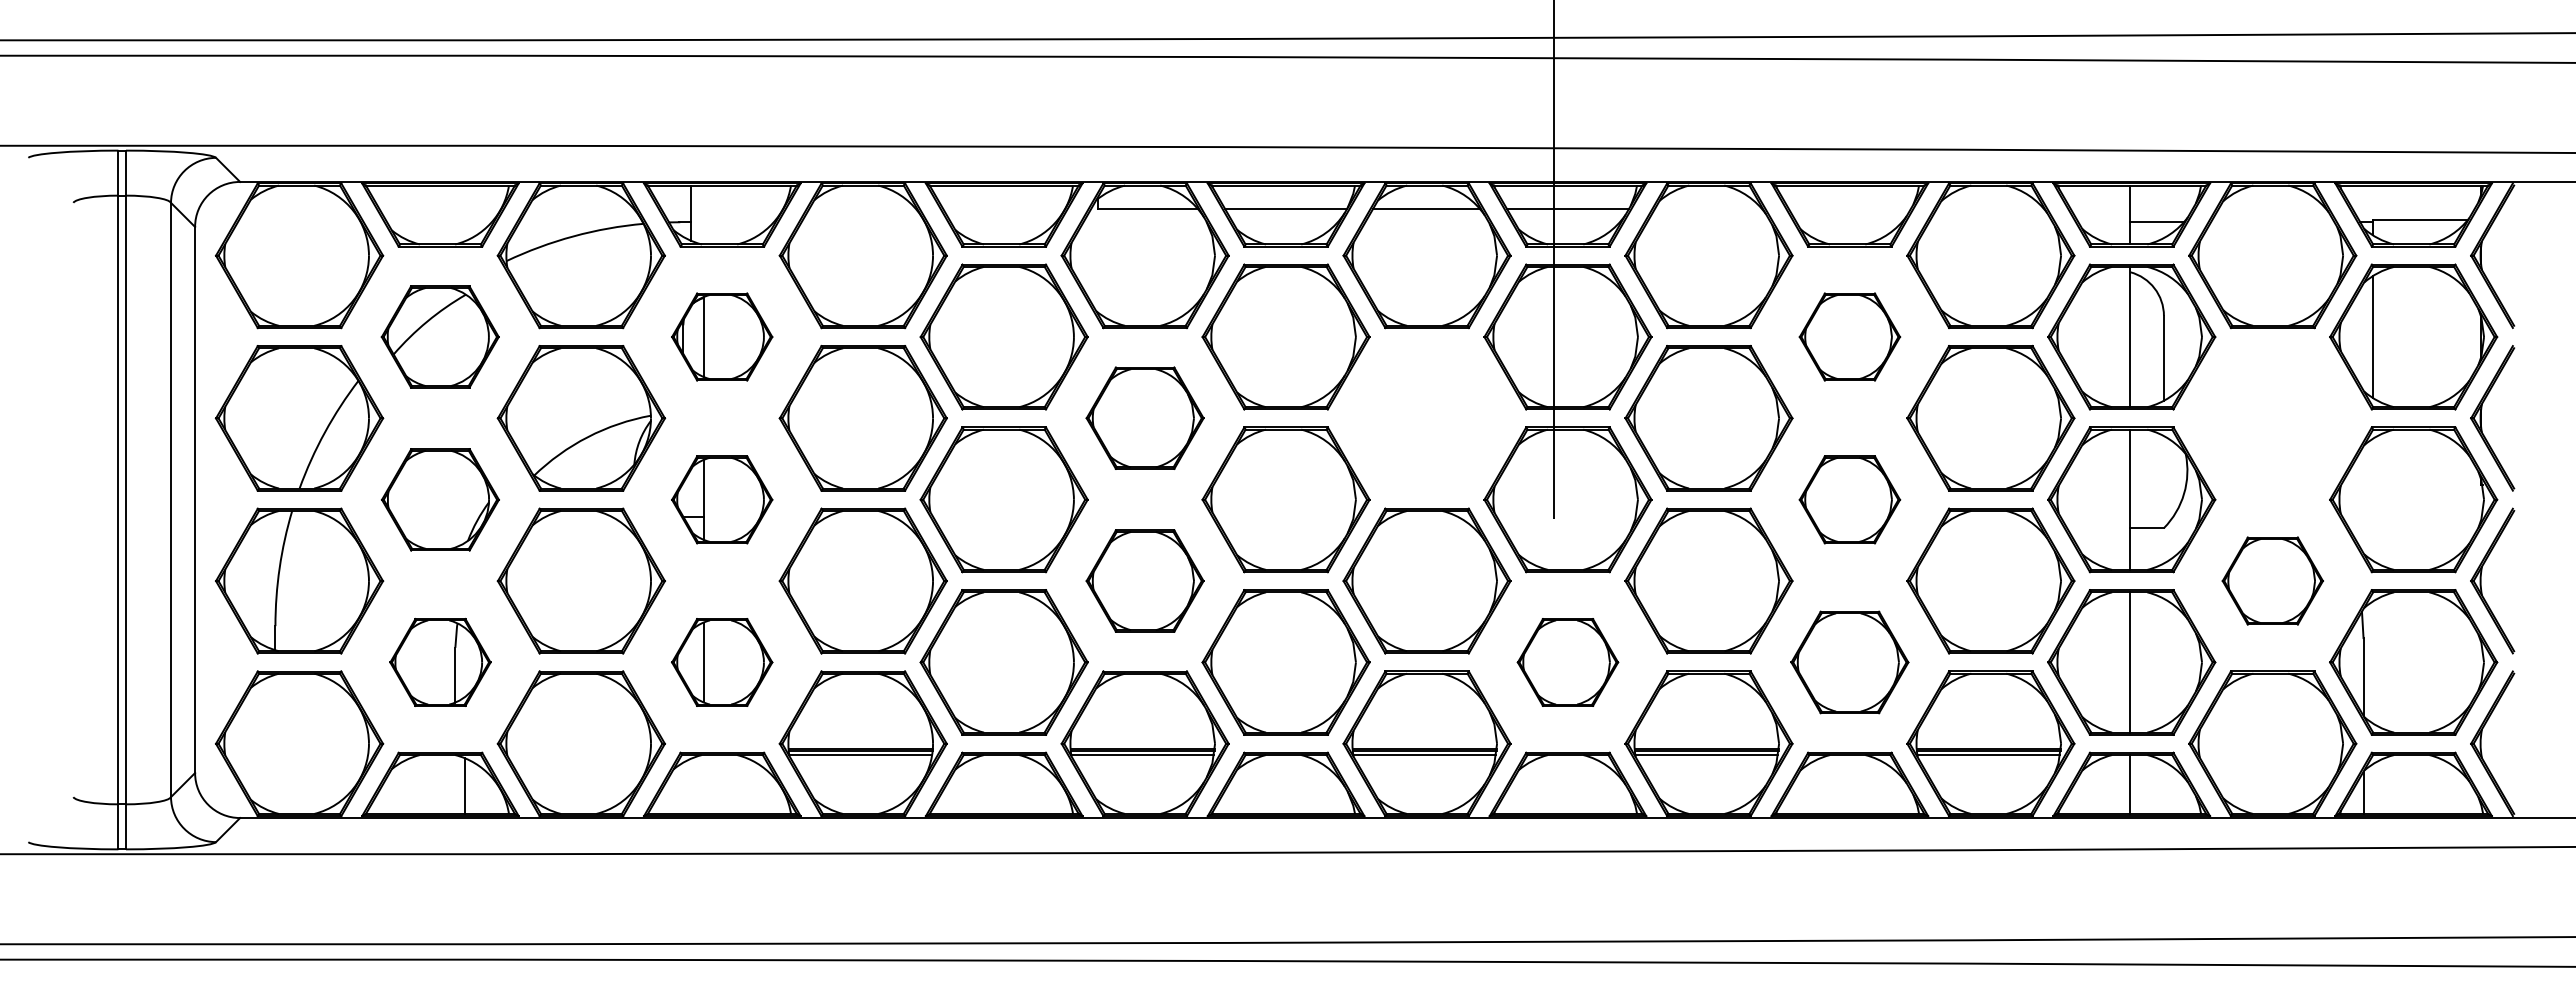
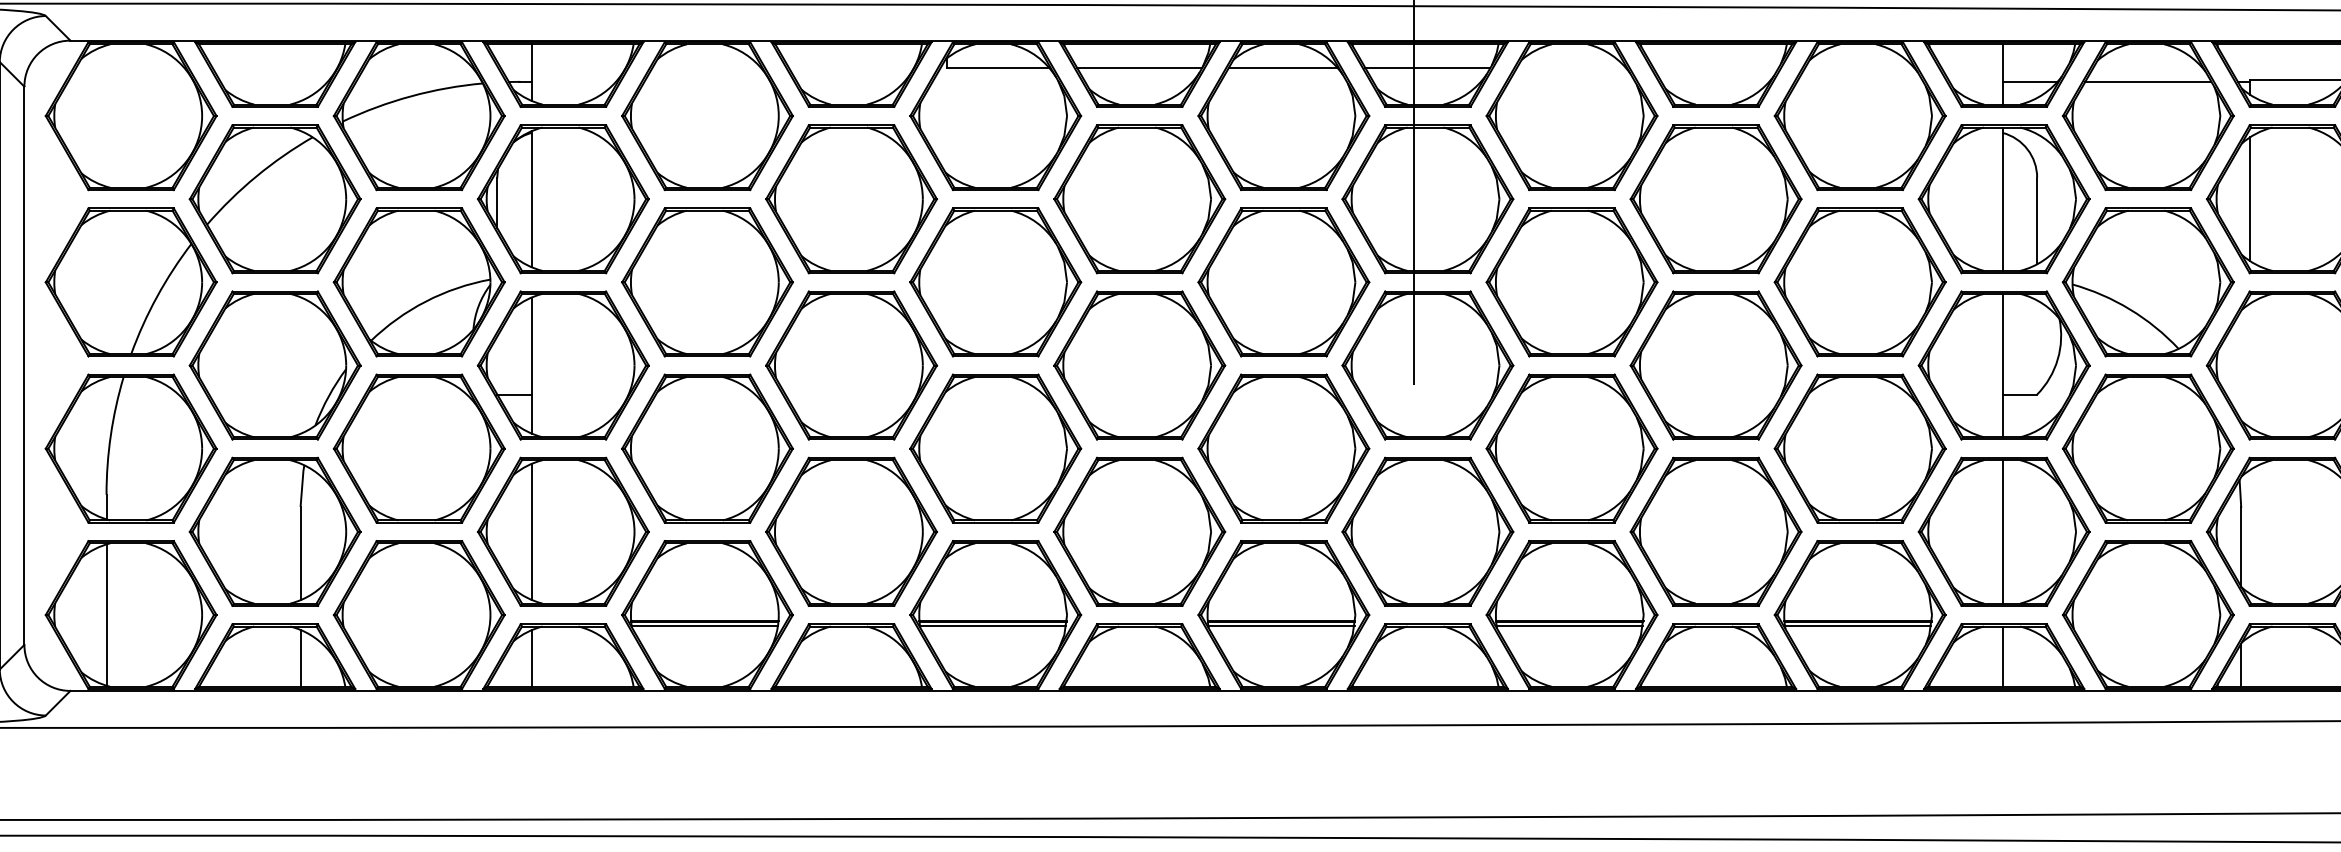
line: (2272, 222) -> (2148, 82), added
part: (439, 336) -> (274, 198), size x1.43
part: (721, 336) -> (562, 198), size x1.67
part: (1849, 336) -> (1715, 198), size x1.67
part: (1144, 417) -> (994, 281), size x1.43
part: (2272, 417) -> (2148, 281), added
part: (1426, 418) -> (1283, 282), added
part: (440, 499) -> (275, 365), size x1.43
part: (721, 499) -> (562, 365), size x1.67
part: (1849, 499) -> (1715, 365), size x1.67
part: (1144, 580) -> (994, 448), size x1.43
part: (2272, 580) -> (2148, 448), size x1.67
part: (440, 662) -> (275, 531), size x1.67
part: (721, 662) -> (562, 531), size x1.67
part: (1567, 662) -> (1427, 531), size x1.67
part: (1849, 662) -> (1715, 531), size x1.43
line: (275, 743) -> (106, 614), added
line: (691, 785) -> (531, 657), added

